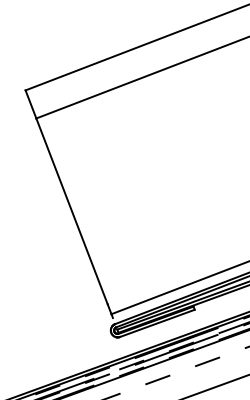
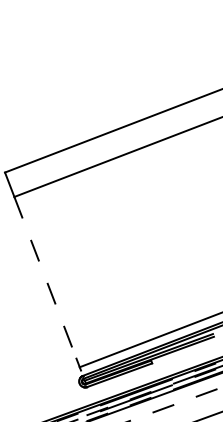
line: (72, 211) -> (45, 277), solid -> dashed

